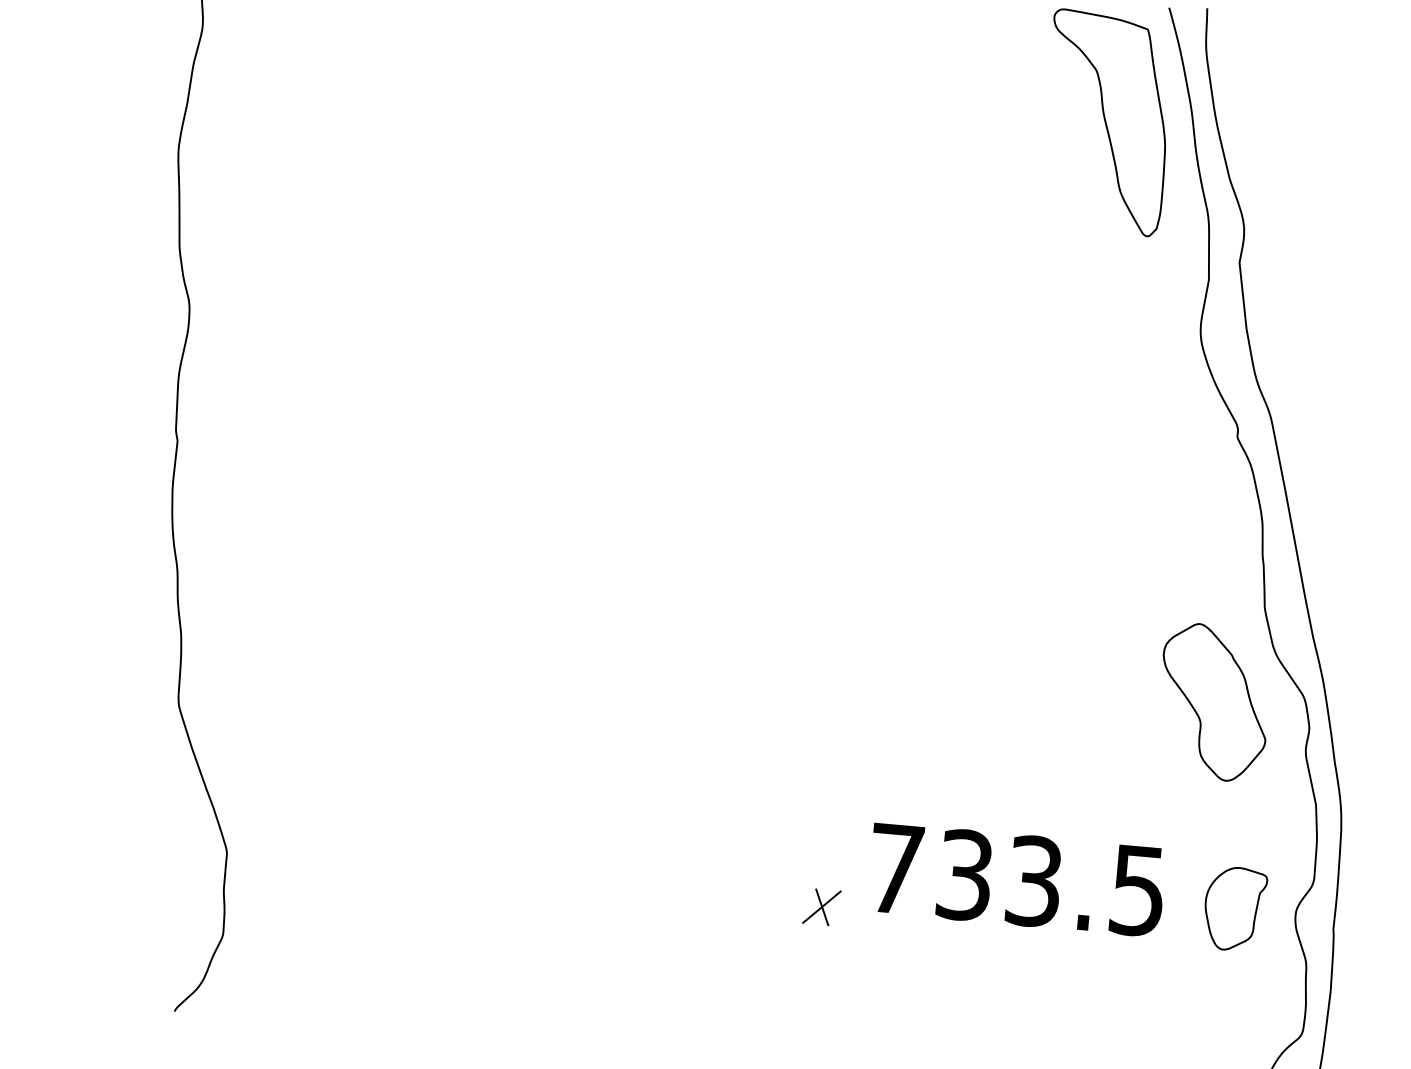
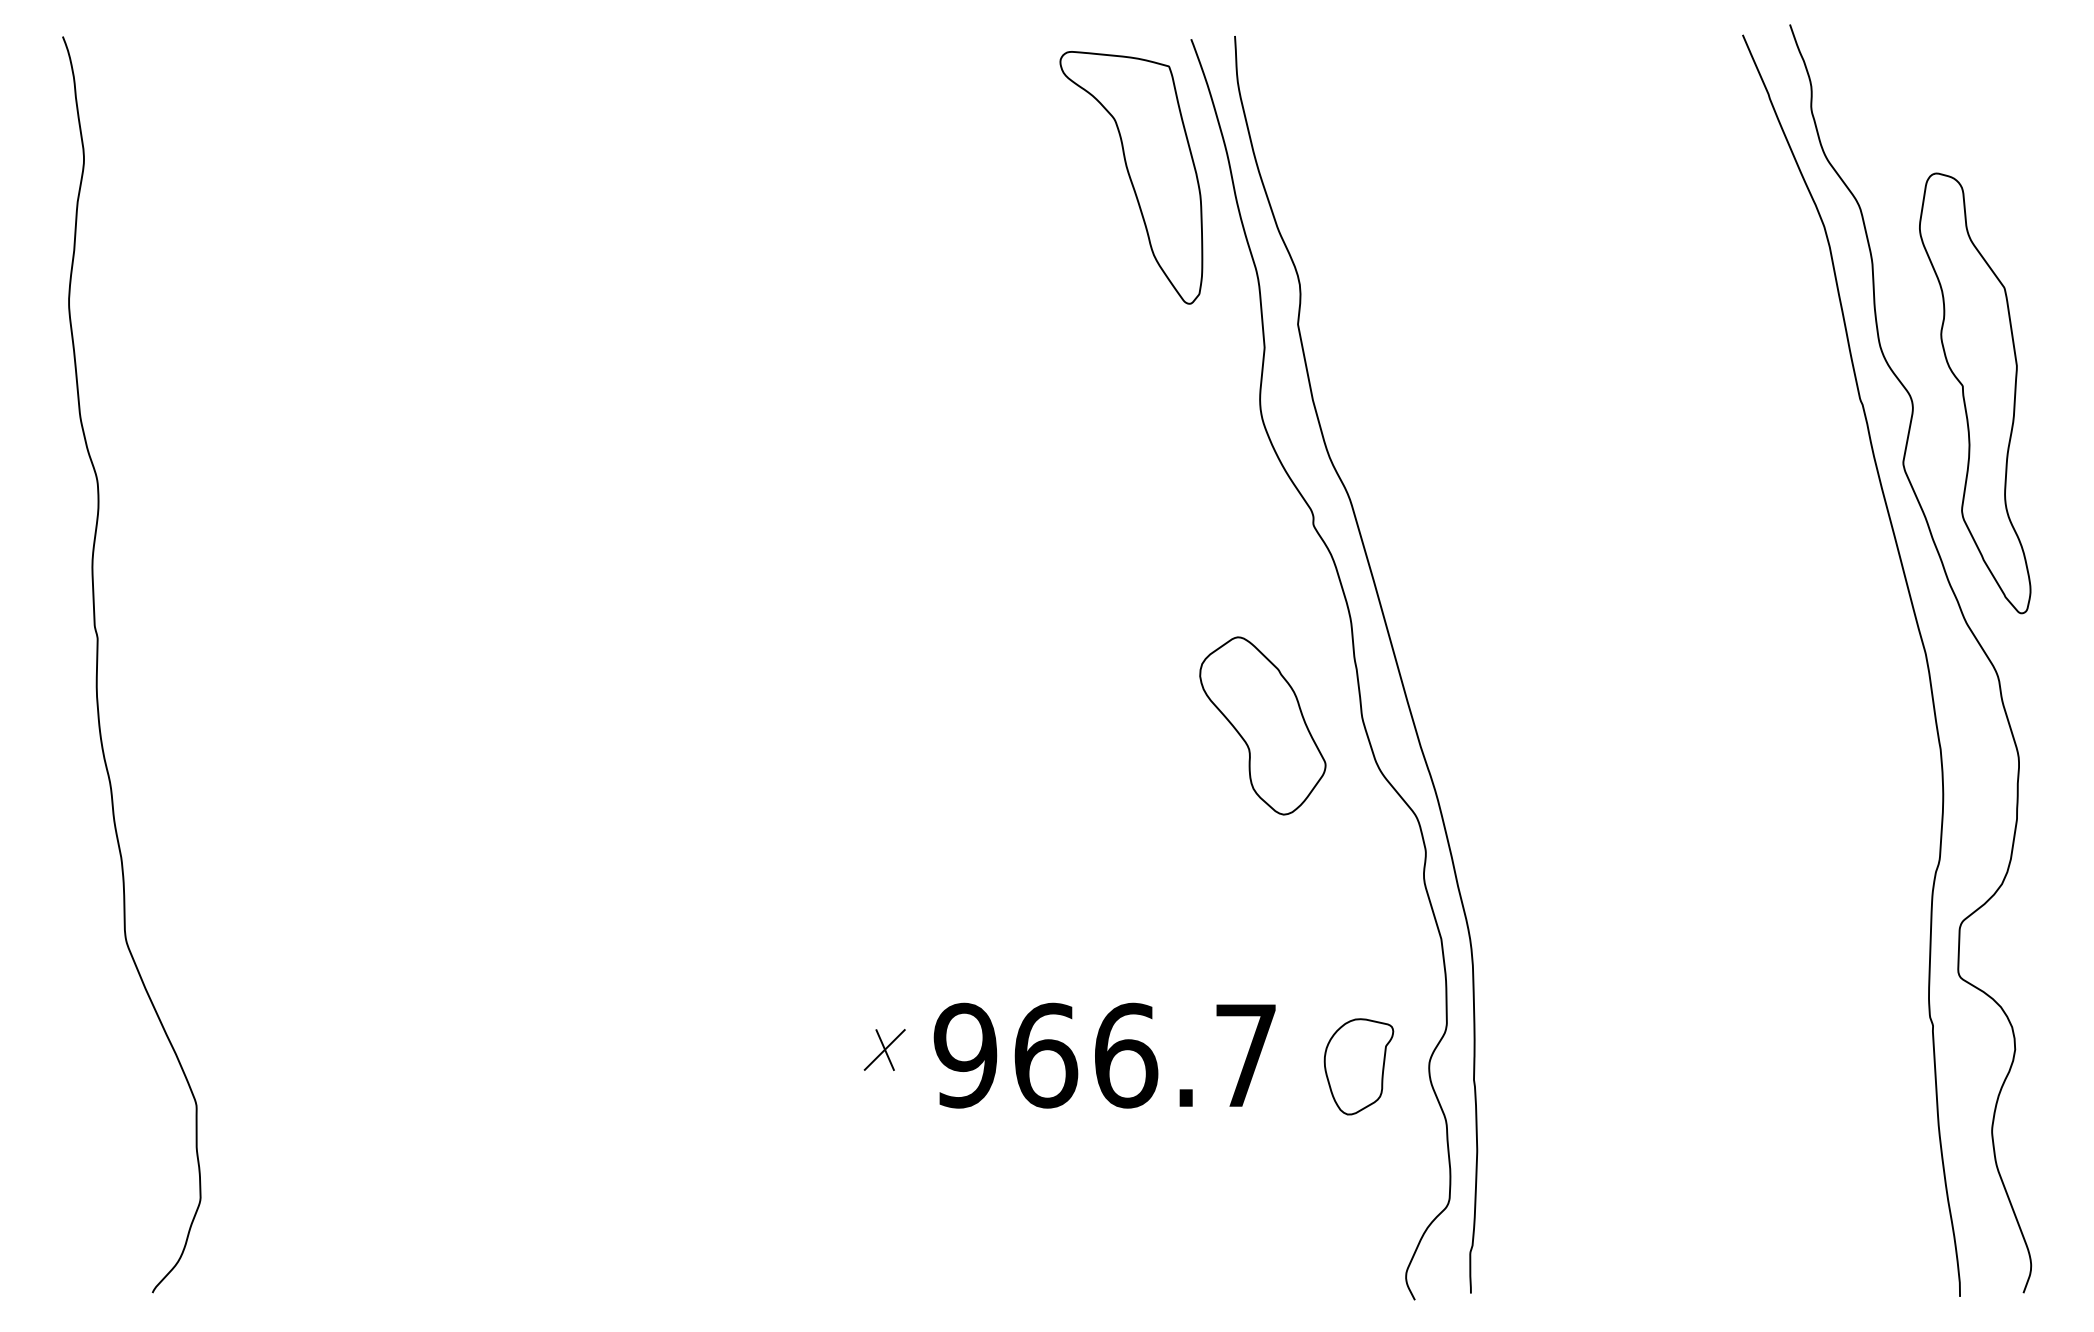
part: (1213, 702) -> (1262, 725), moved
text: (1015, 879) -> (1104, 1055), 733.5 -> 966.7
part: (821, 906) -> (884, 1049), moved

